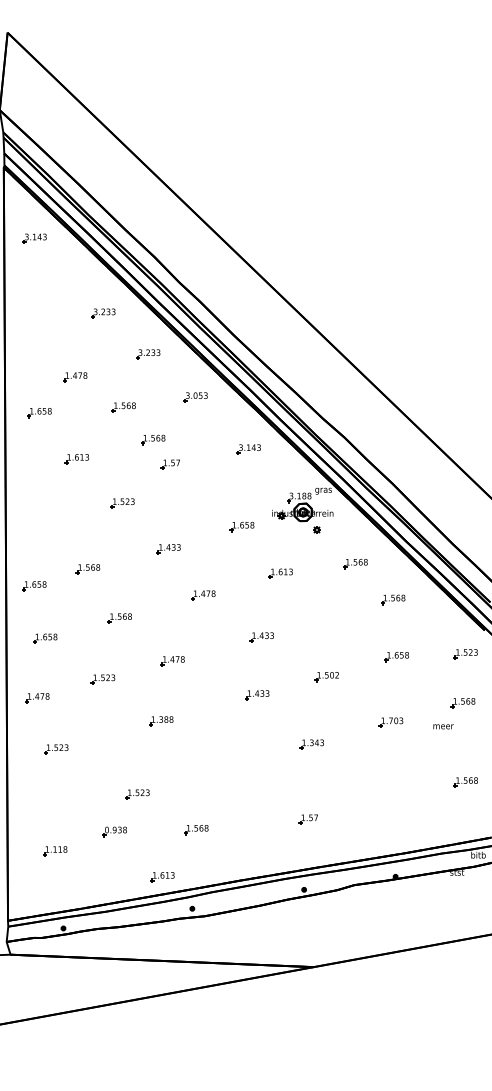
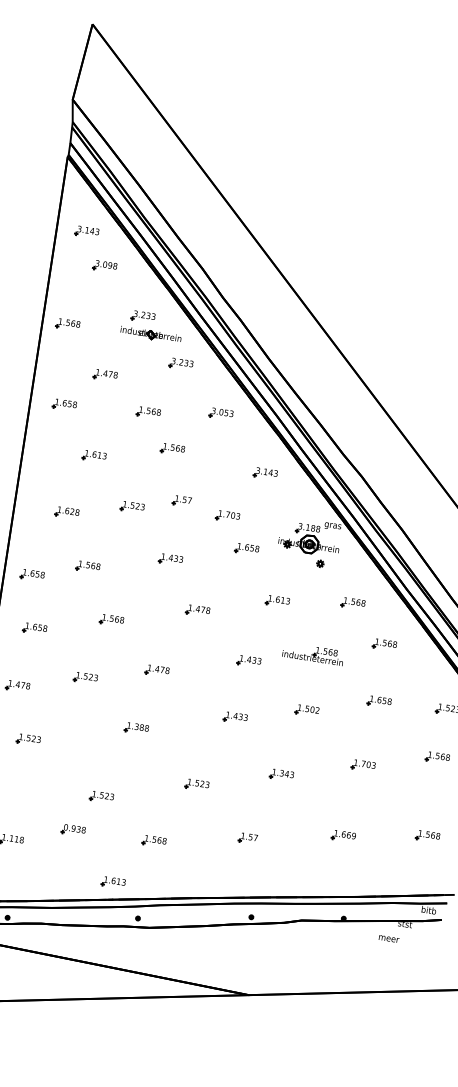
part: (57, 269) -> (104, 266), added
part: (113, 330) -> (150, 335), added
part: (30, 333) -> (68, 324), added
part: (169, 464) -> (181, 500), moved
part: (218, 497) -> (228, 516), added
part: (58, 519) -> (66, 513), added
part: (323, 619) -> (312, 653), added
text: (443, 726) -> (389, 938), moved
part: (229, 767) -> (196, 784), added
part: (382, 795) -> (343, 836), added
part: (307, 819) -> (247, 838), moved

